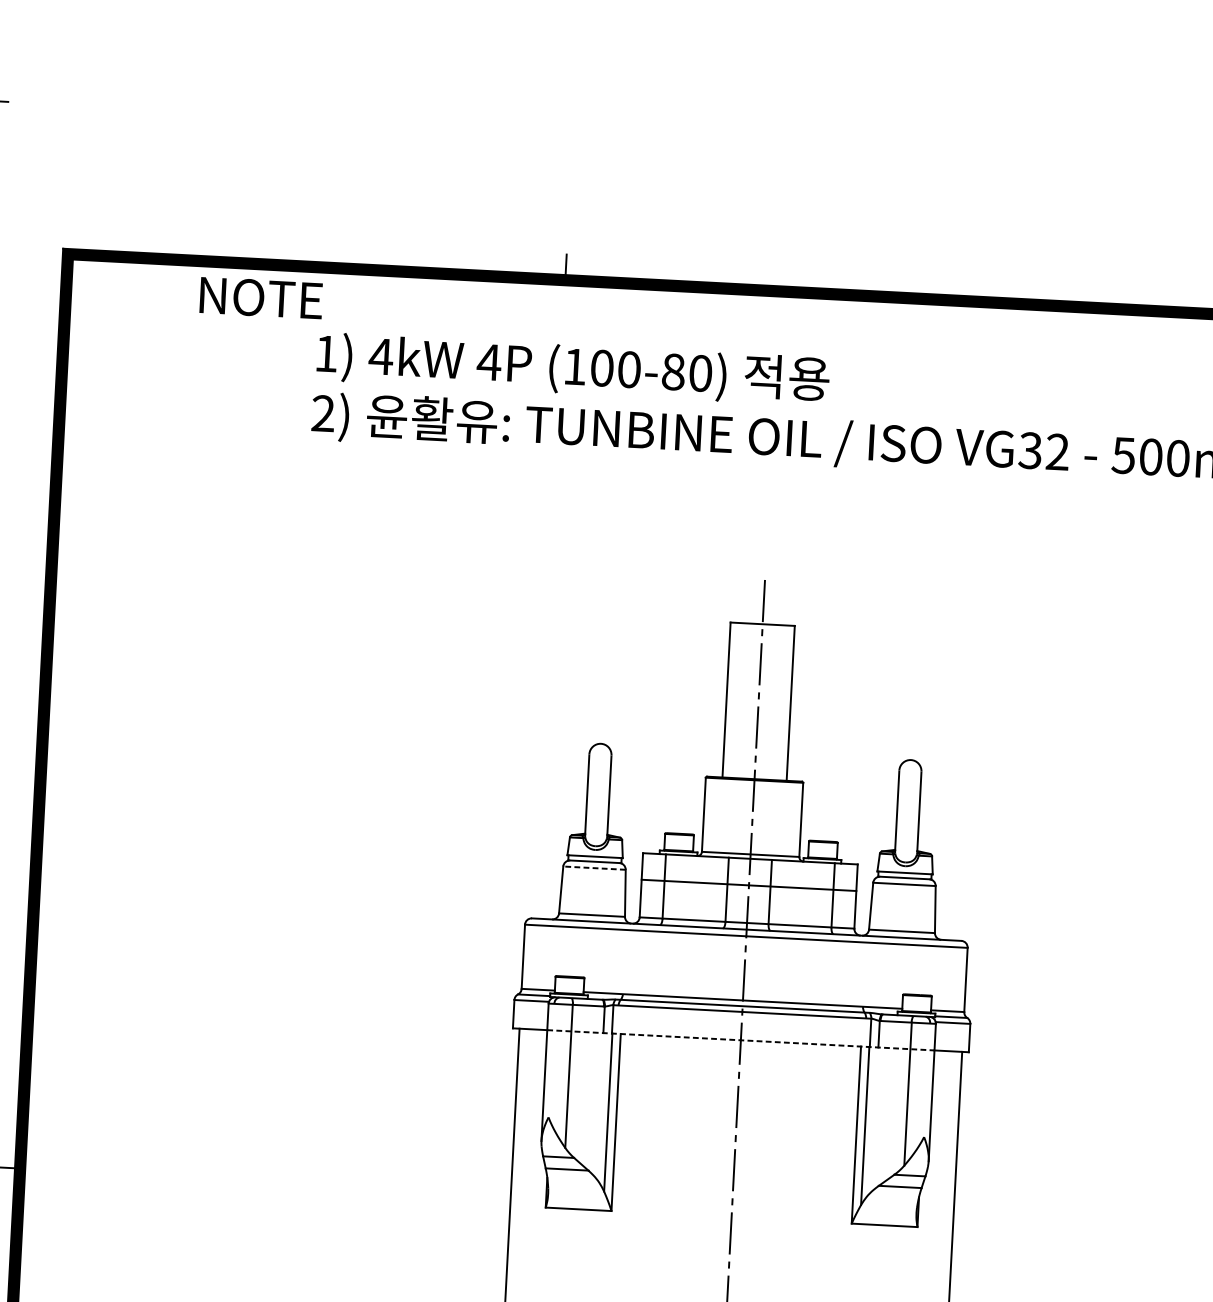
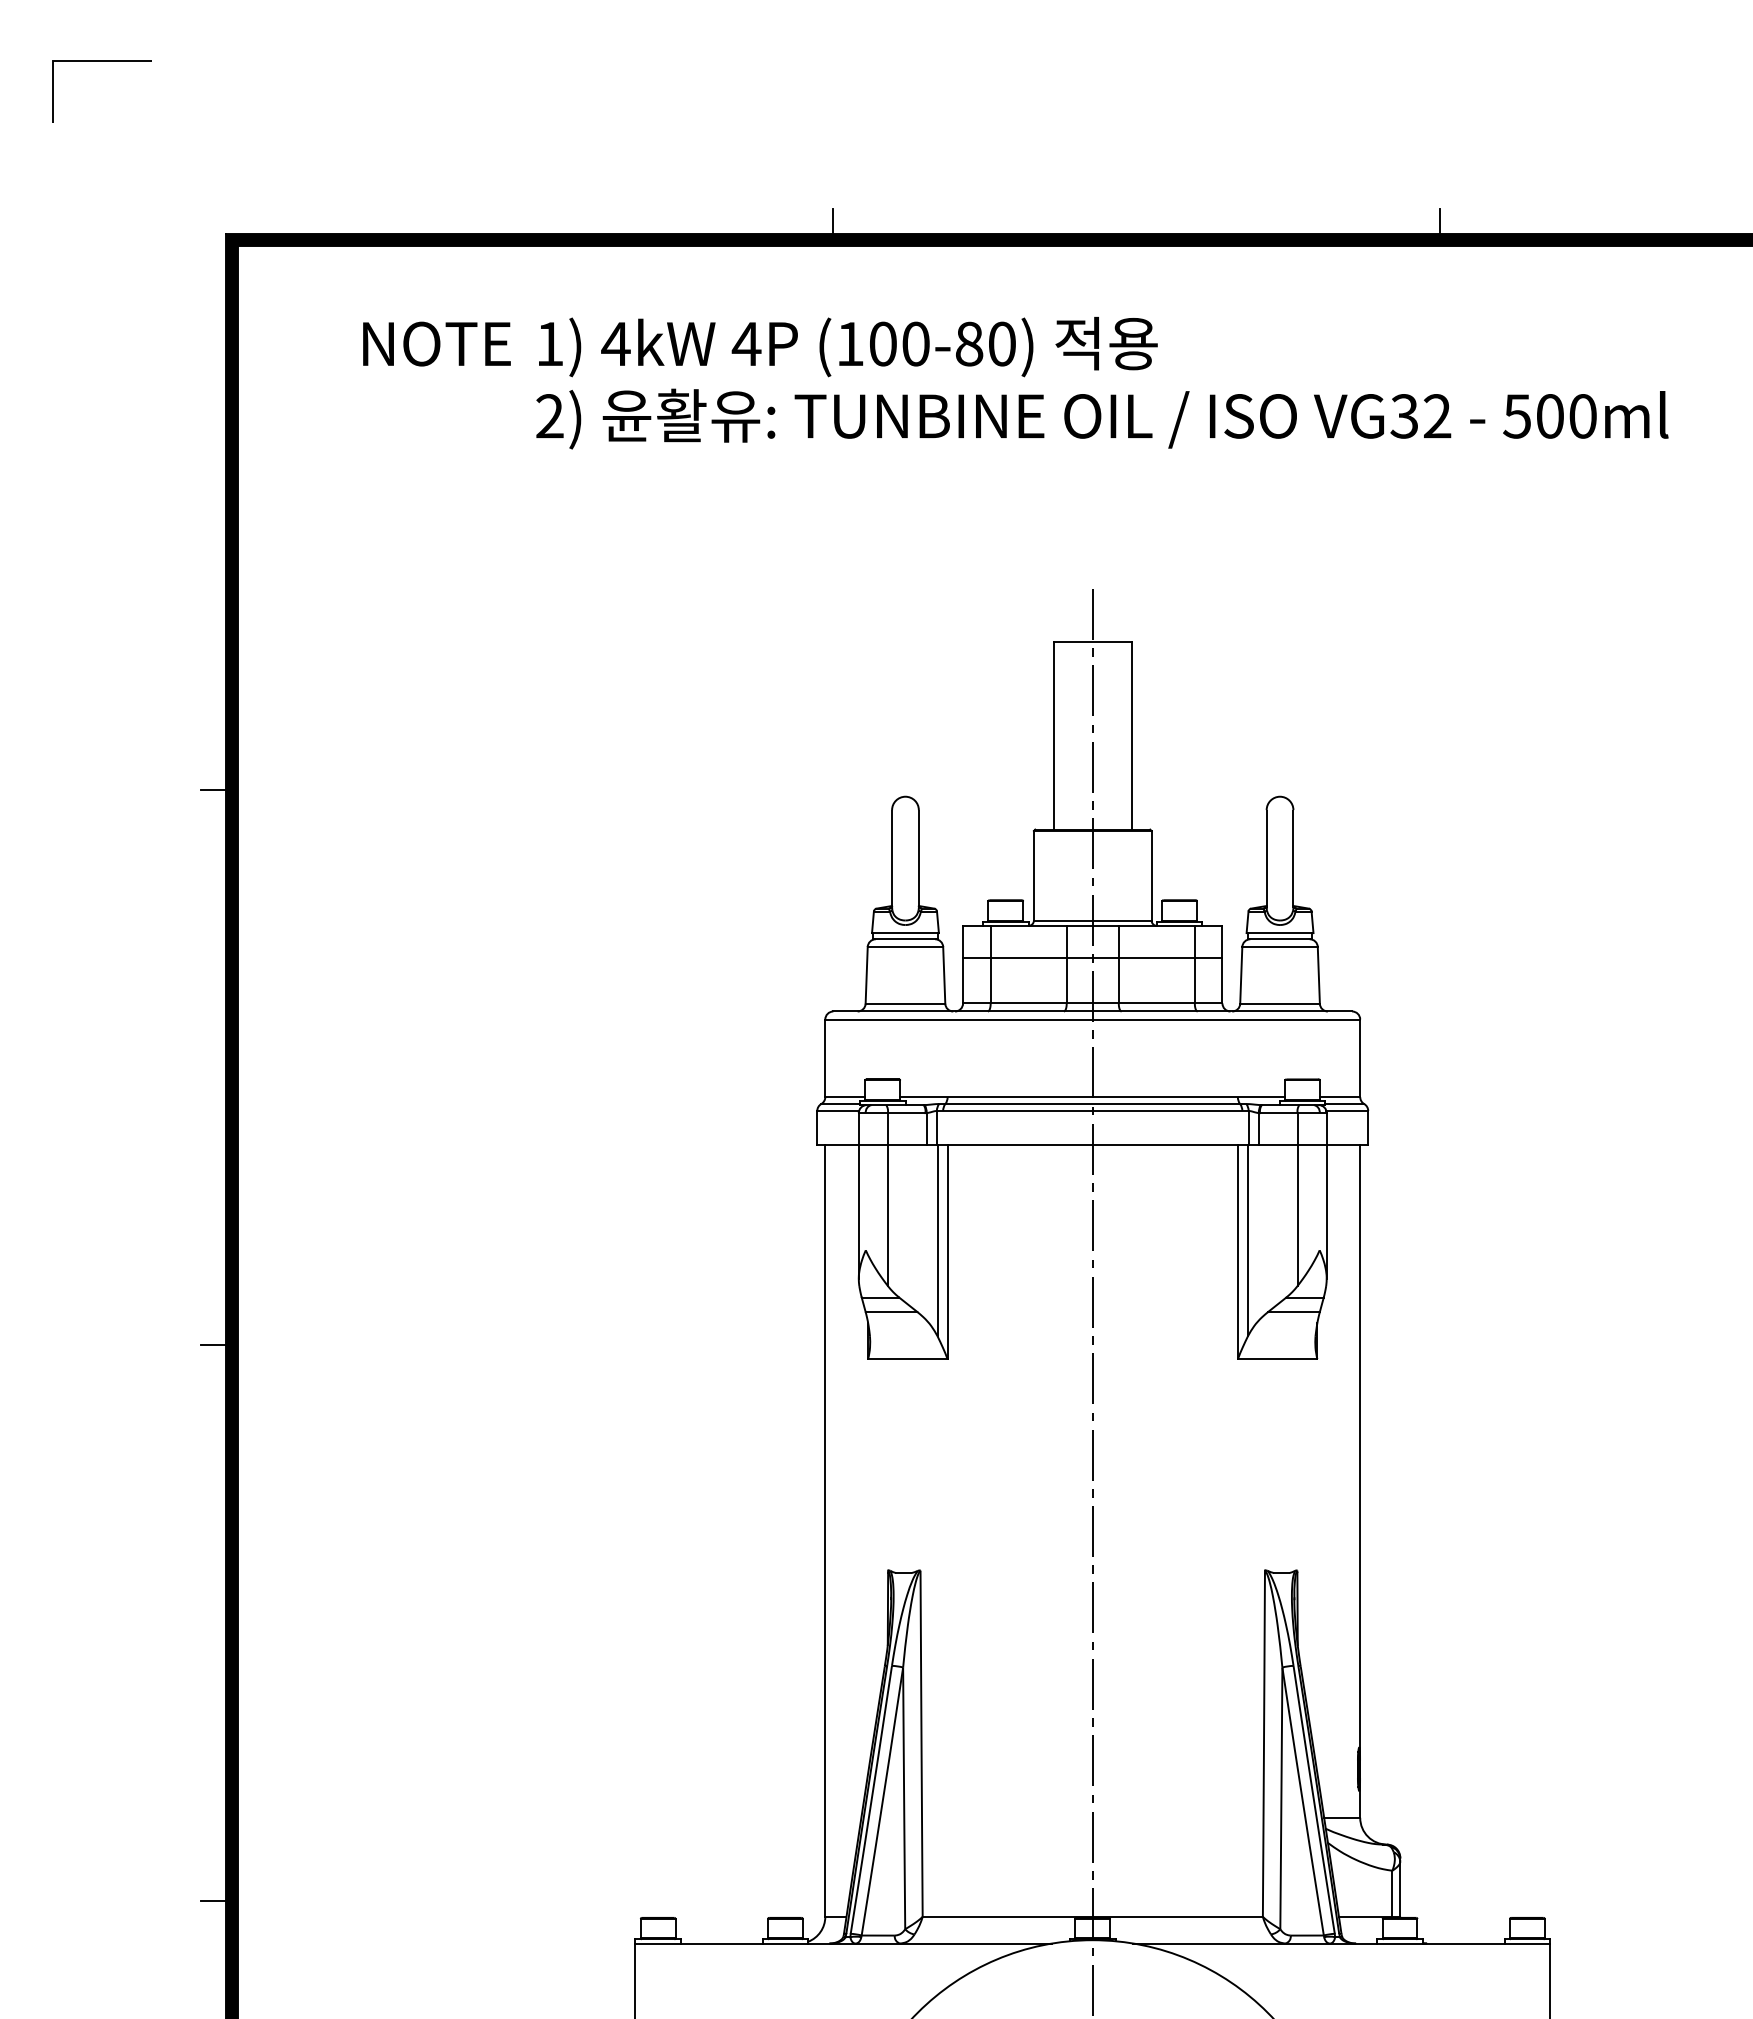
line: (1068, 291) -> (1440, 221), added
text: (261, 297) -> (436, 343), moved
line: (28, 707) -> (213, 789), added
line: (594, 868) -> (905, 947), dashed -> solid
line: (740, 1040) -> (1092, 1145), dashed -> solid

